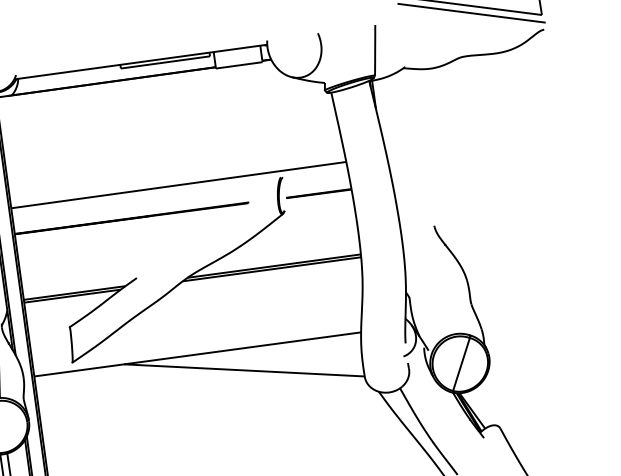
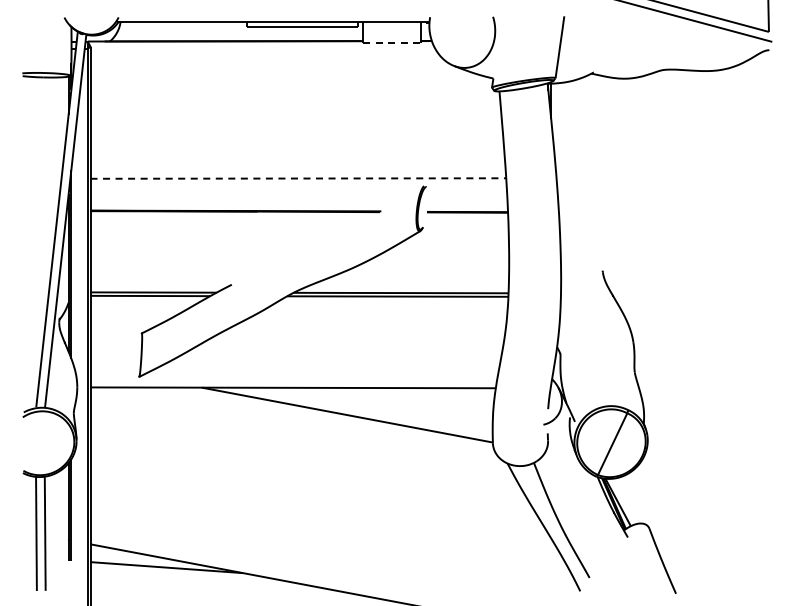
line: (238, 65) -> (391, 42), solid -> dashed
line: (178, 185) -> (298, 178), solid -> dashed

